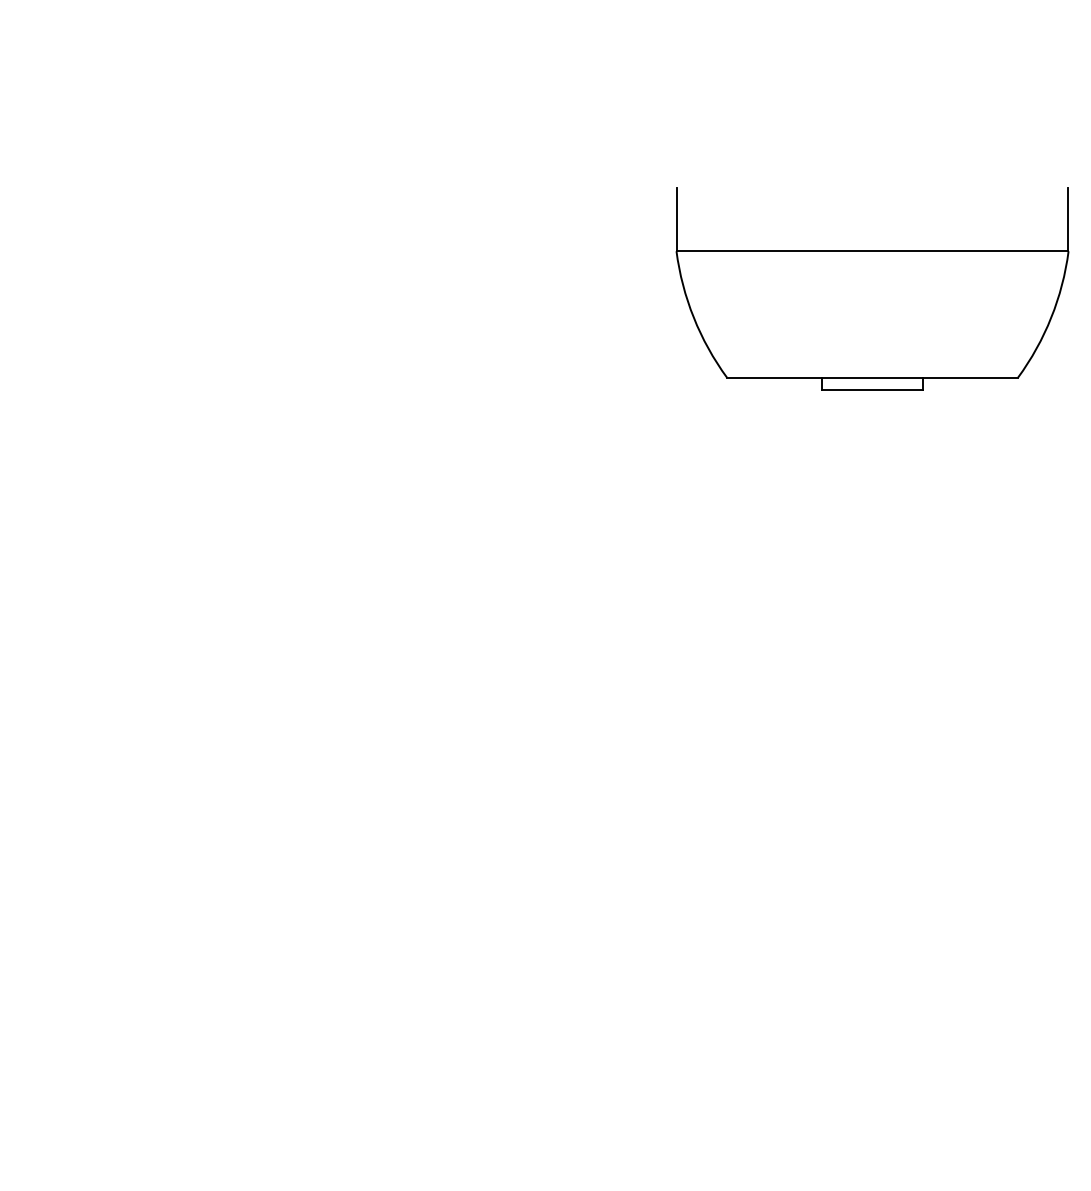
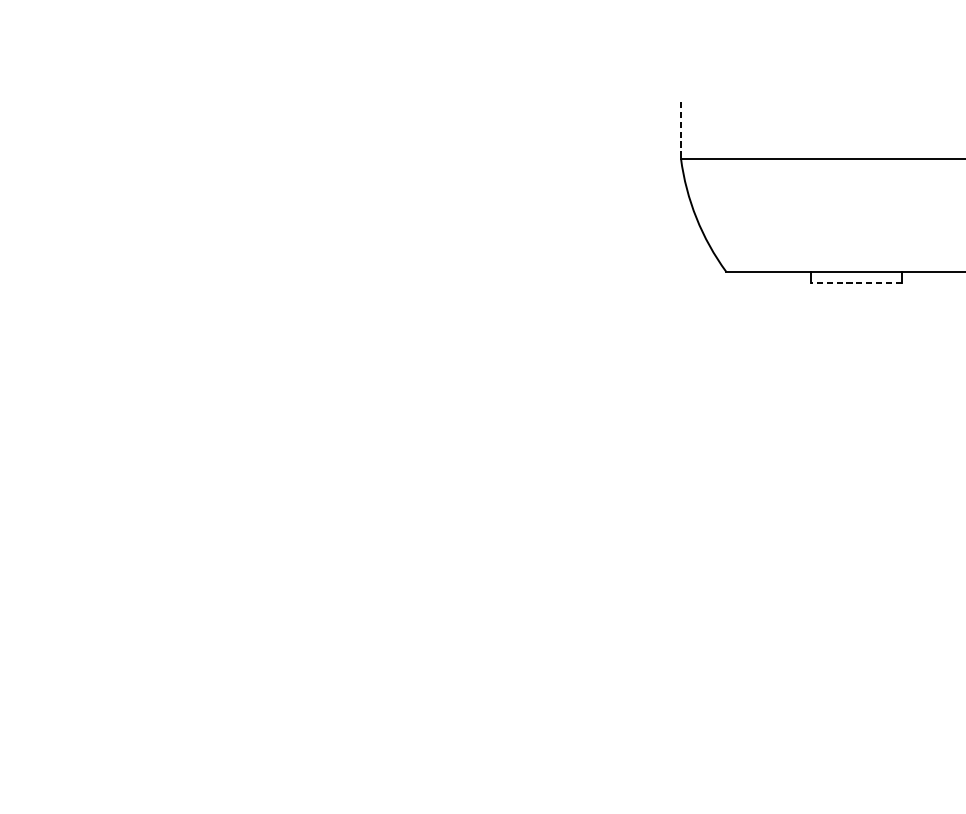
line: (676, 219) -> (681, 130), solid -> dashed
line: (872, 390) -> (856, 283), solid -> dashed

